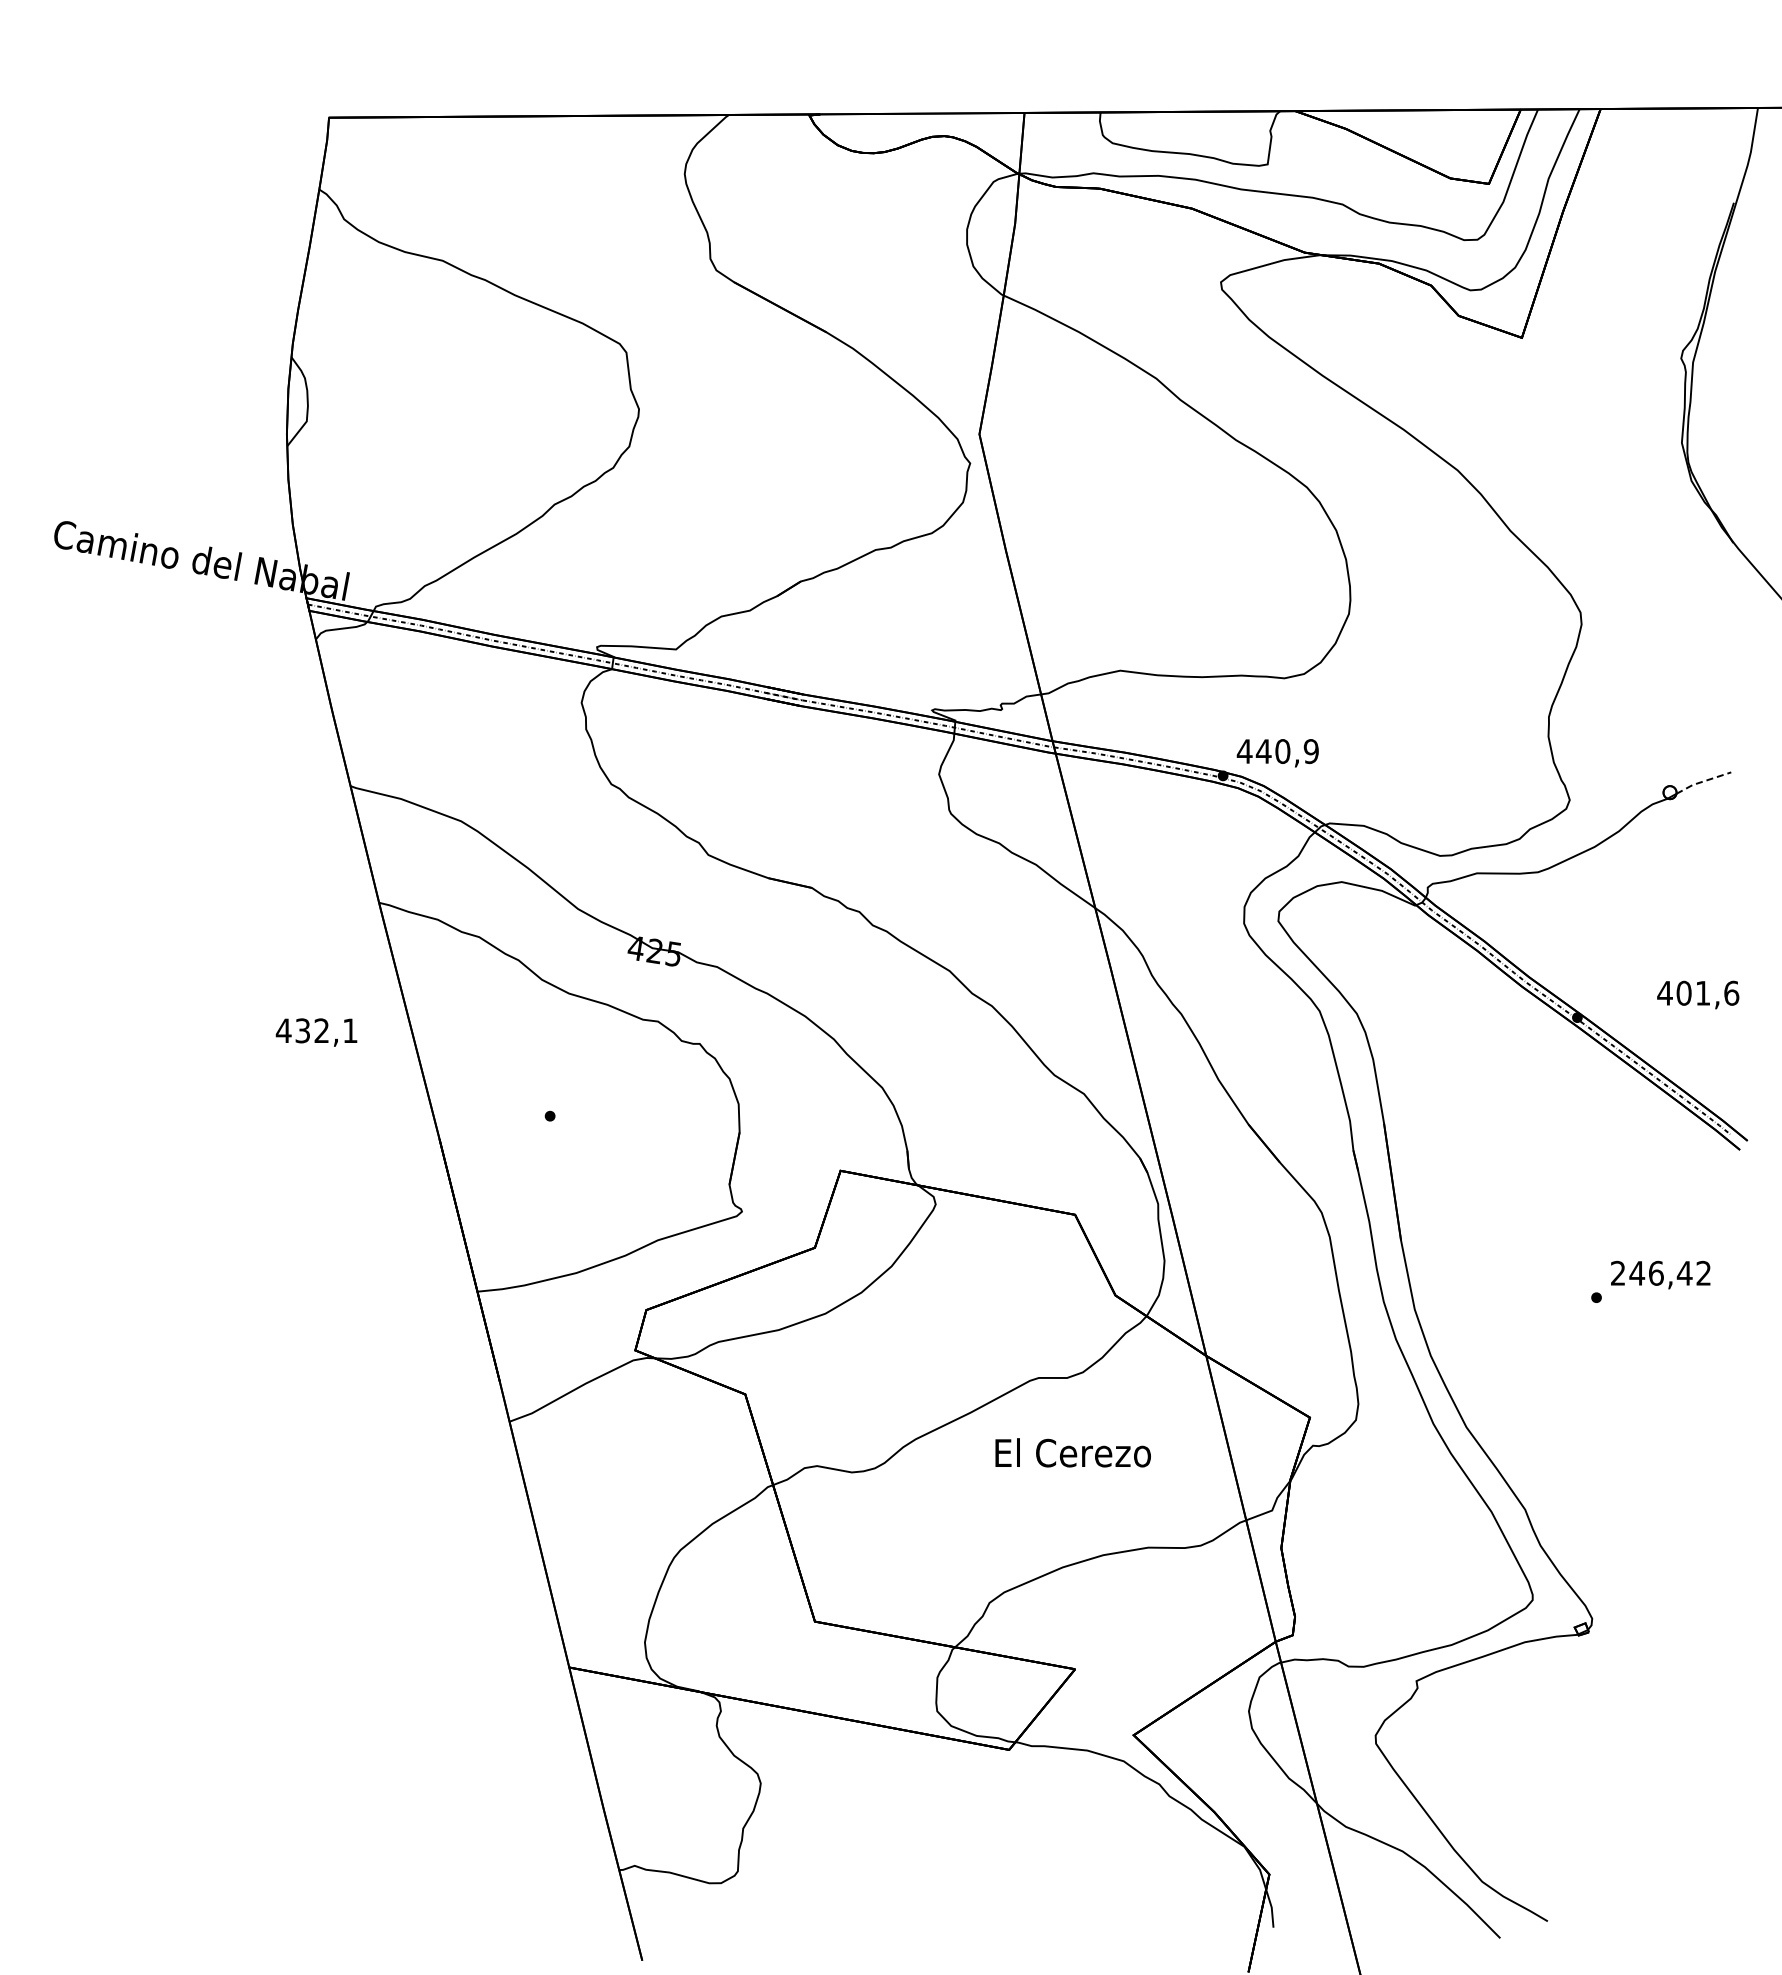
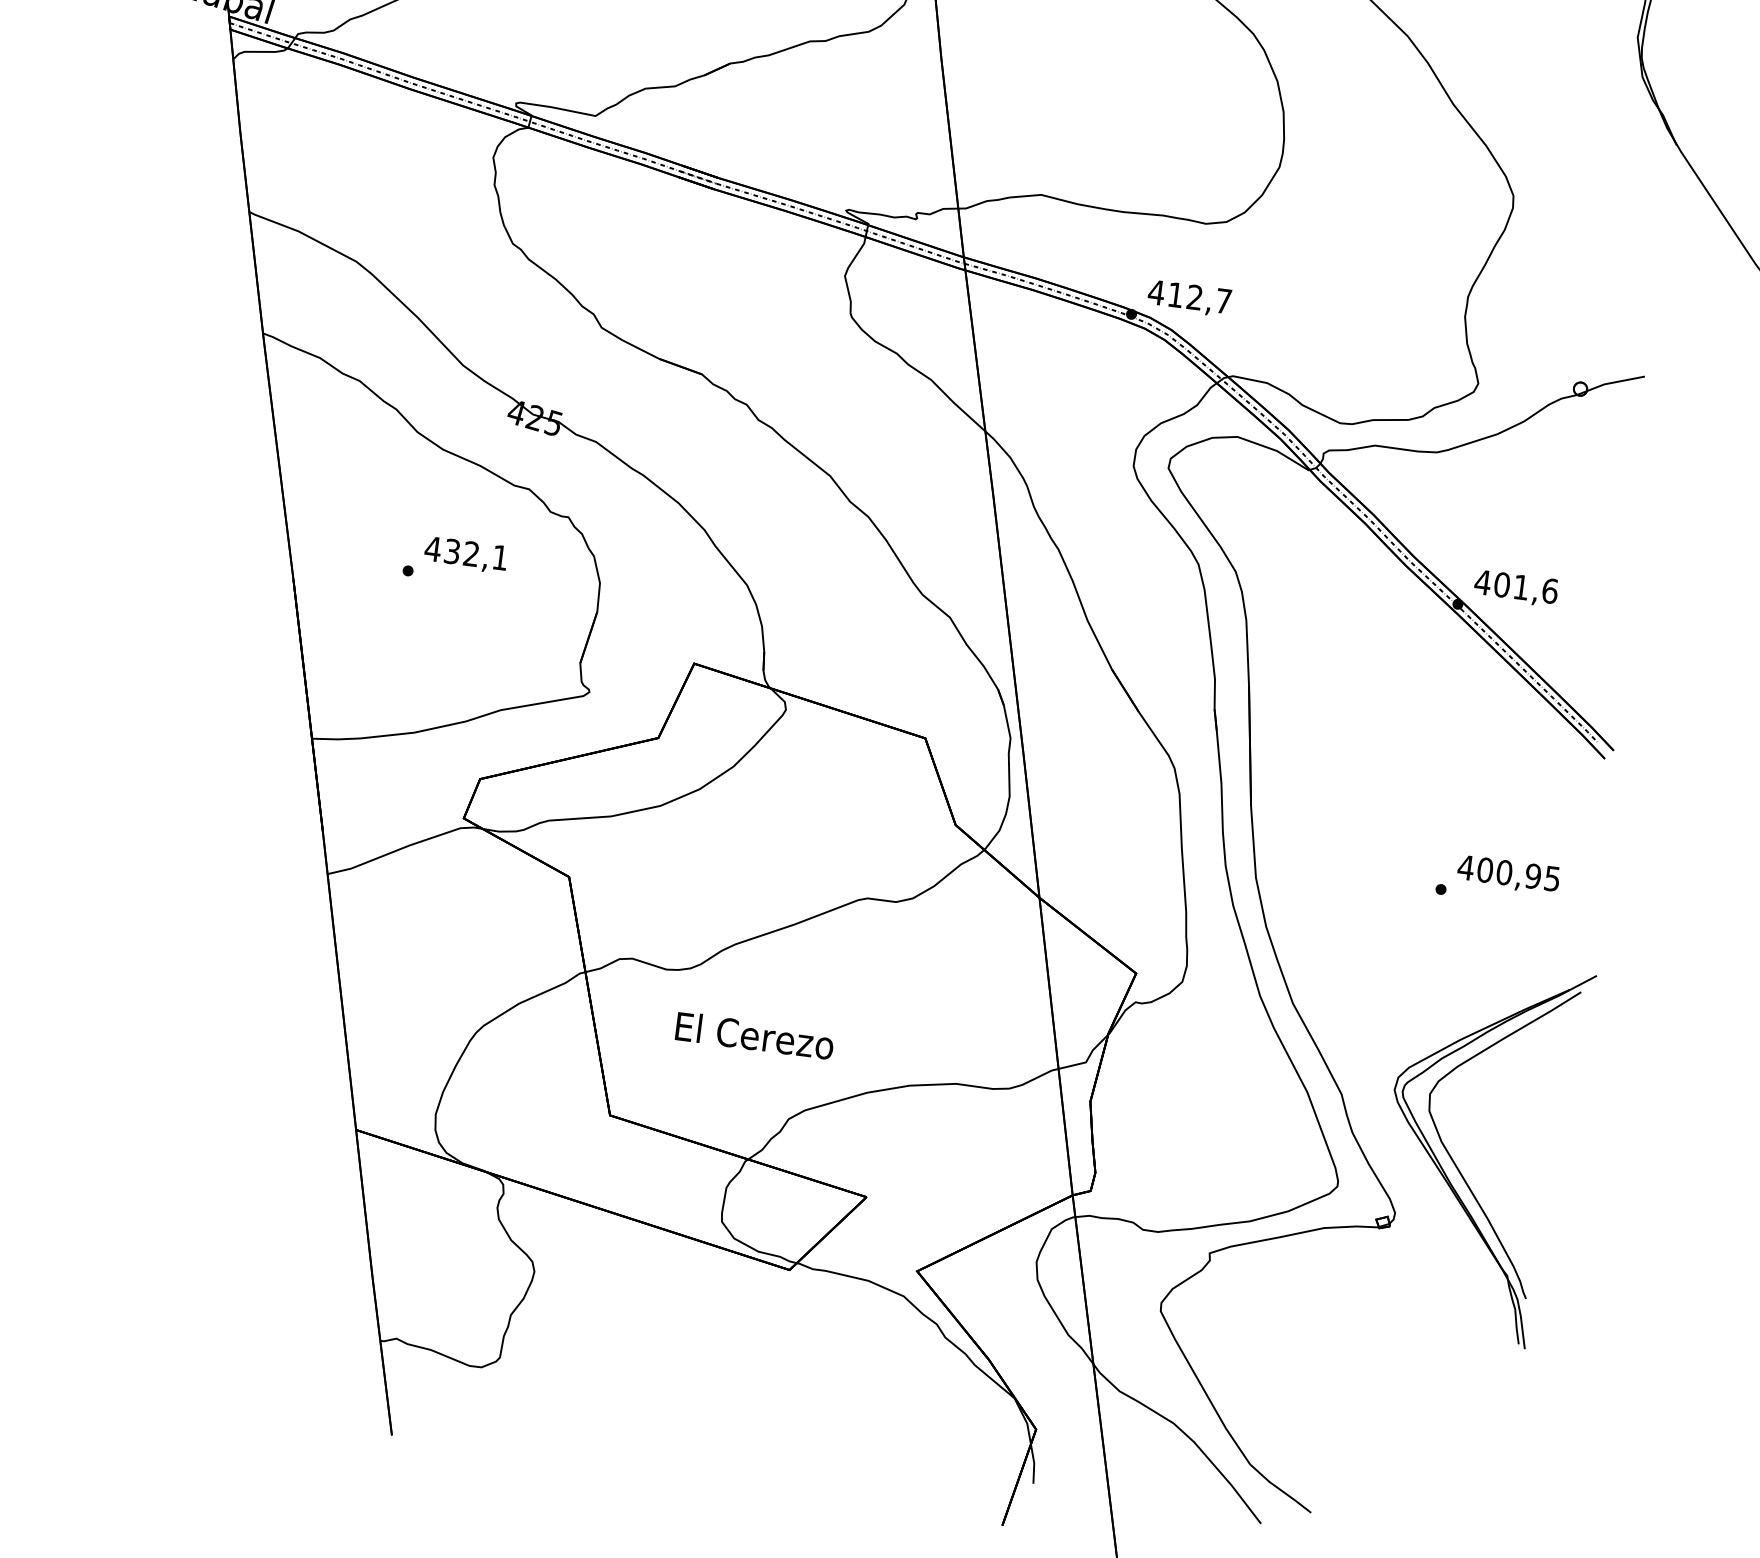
text: (1286, 751) -> (1198, 297), 440,9 -> 412,7
line: (1703, 781) -> (1615, 382), dashed -> solid
text: (1698, 994) -> (1516, 588), moved
text: (316, 1032) -> (465, 555), moved
text: (1660, 1272) -> (1508, 872), 246,42 -> 400,95
text: (1072, 1452) -> (754, 1035), moved
part: (1647, 1565) -> (1457, 1166), added

